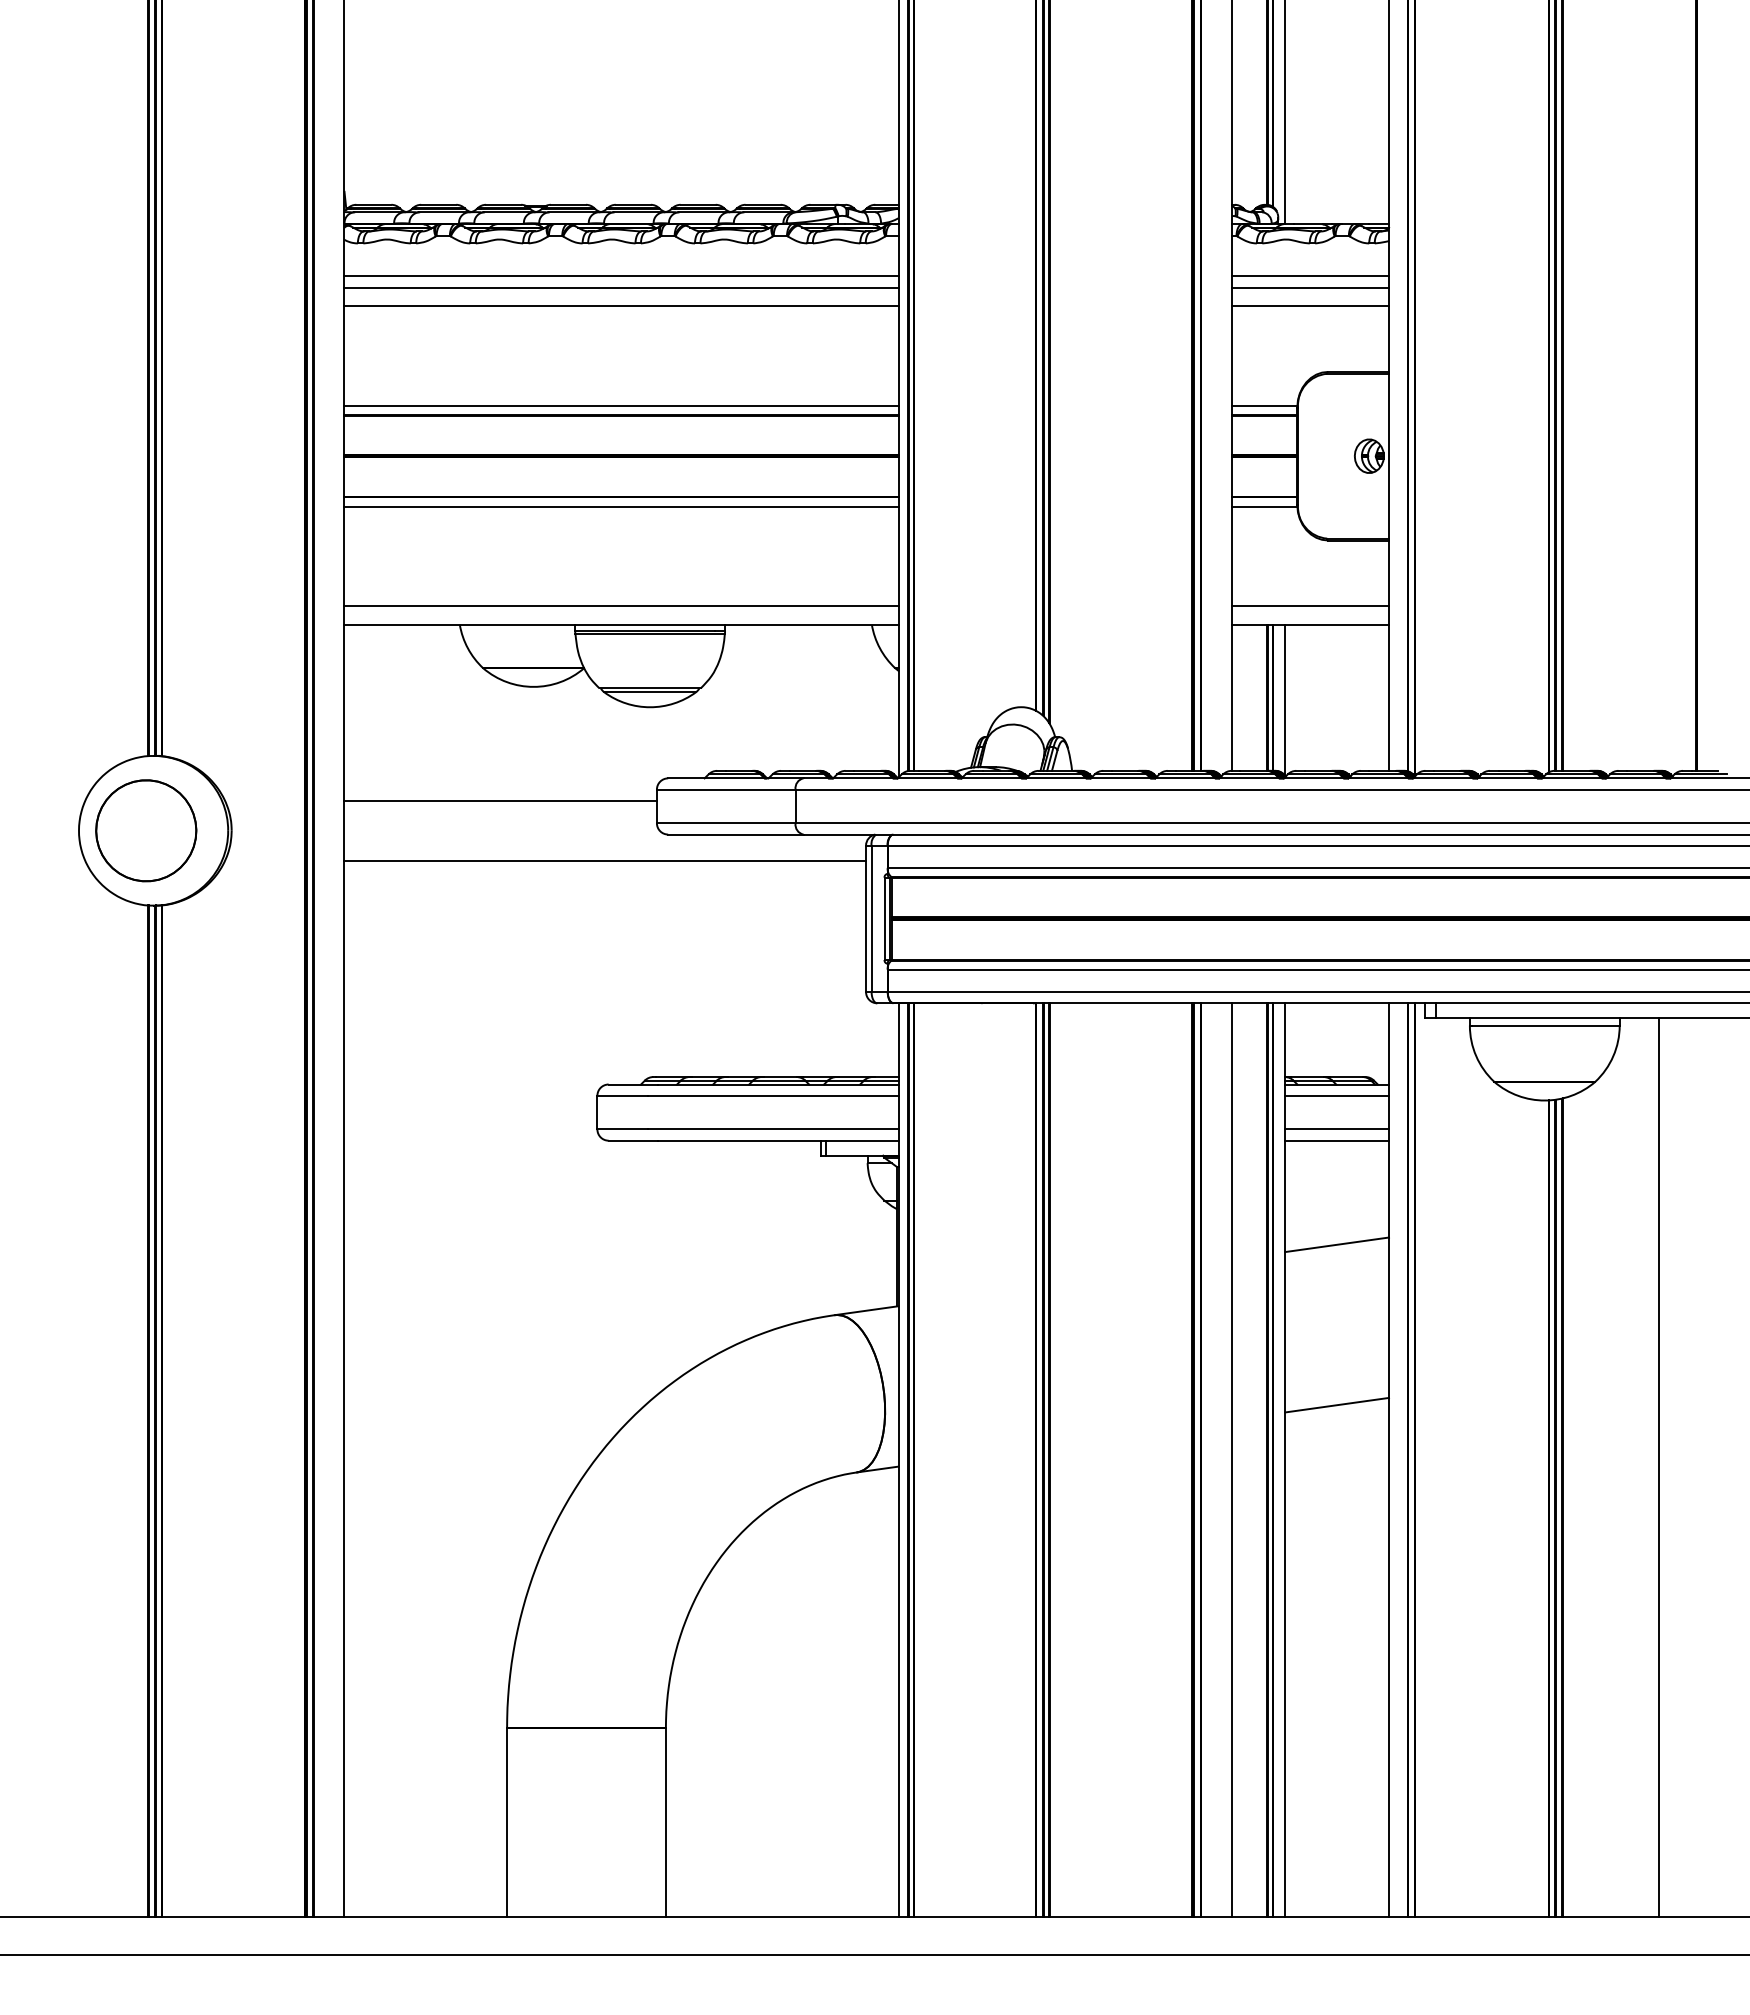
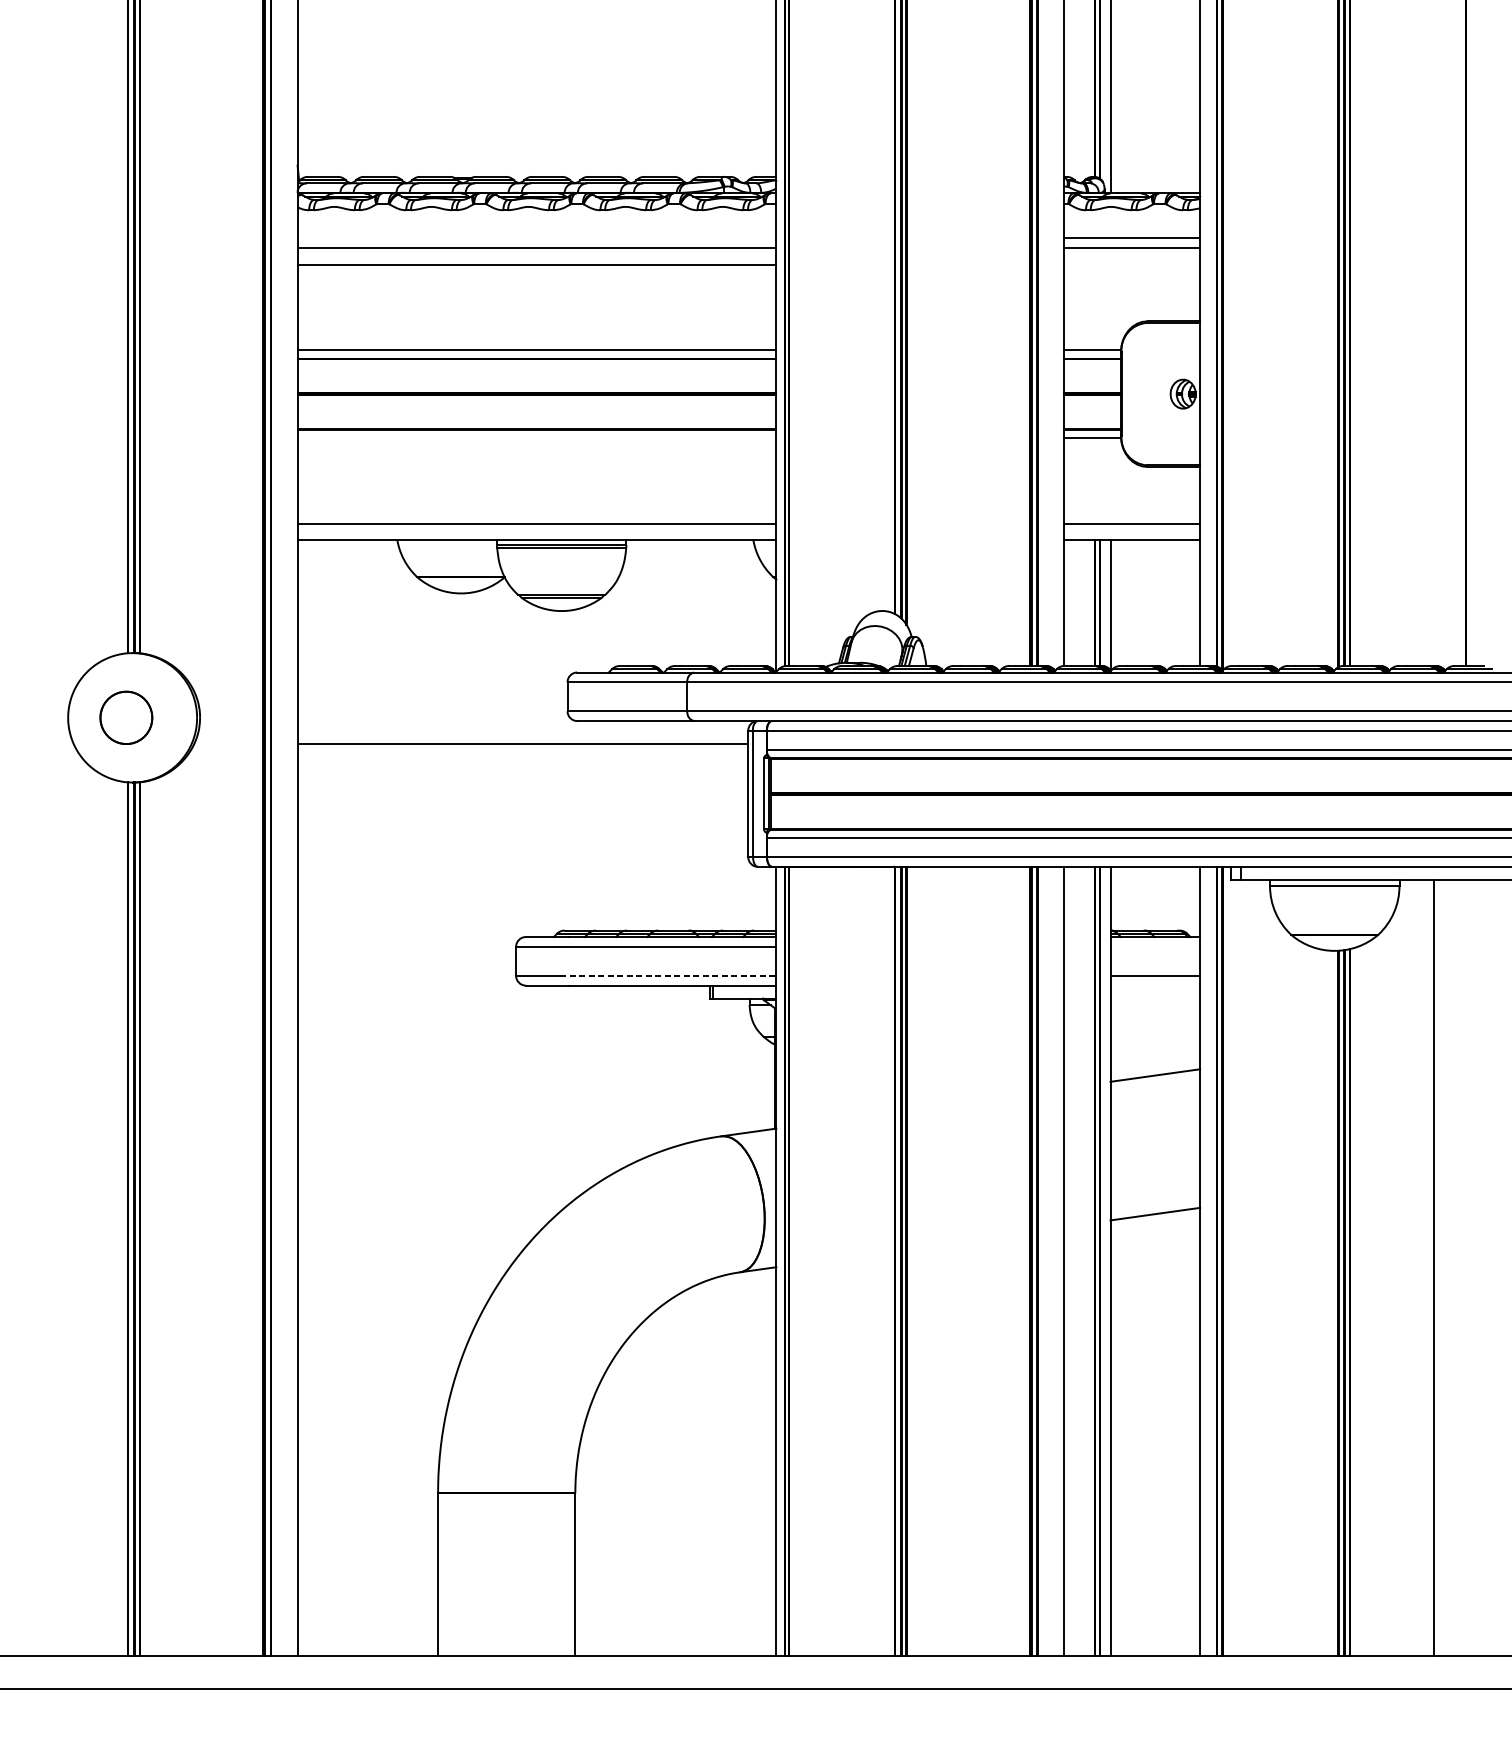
line: (621, 275) -> (536, 237), removed
line: (1310, 306) -> (1132, 264), removed
line: (621, 506) -> (536, 437), removed
line: (500, 800) -> (432, 691), removed
part: (146, 830) -> (126, 717), size x0.6
line: (1337, 1095) -> (1155, 946), removed
line: (773, 1129) -> (668, 975), solid -> dashed
line: (1337, 1140) -> (1155, 985), removed

